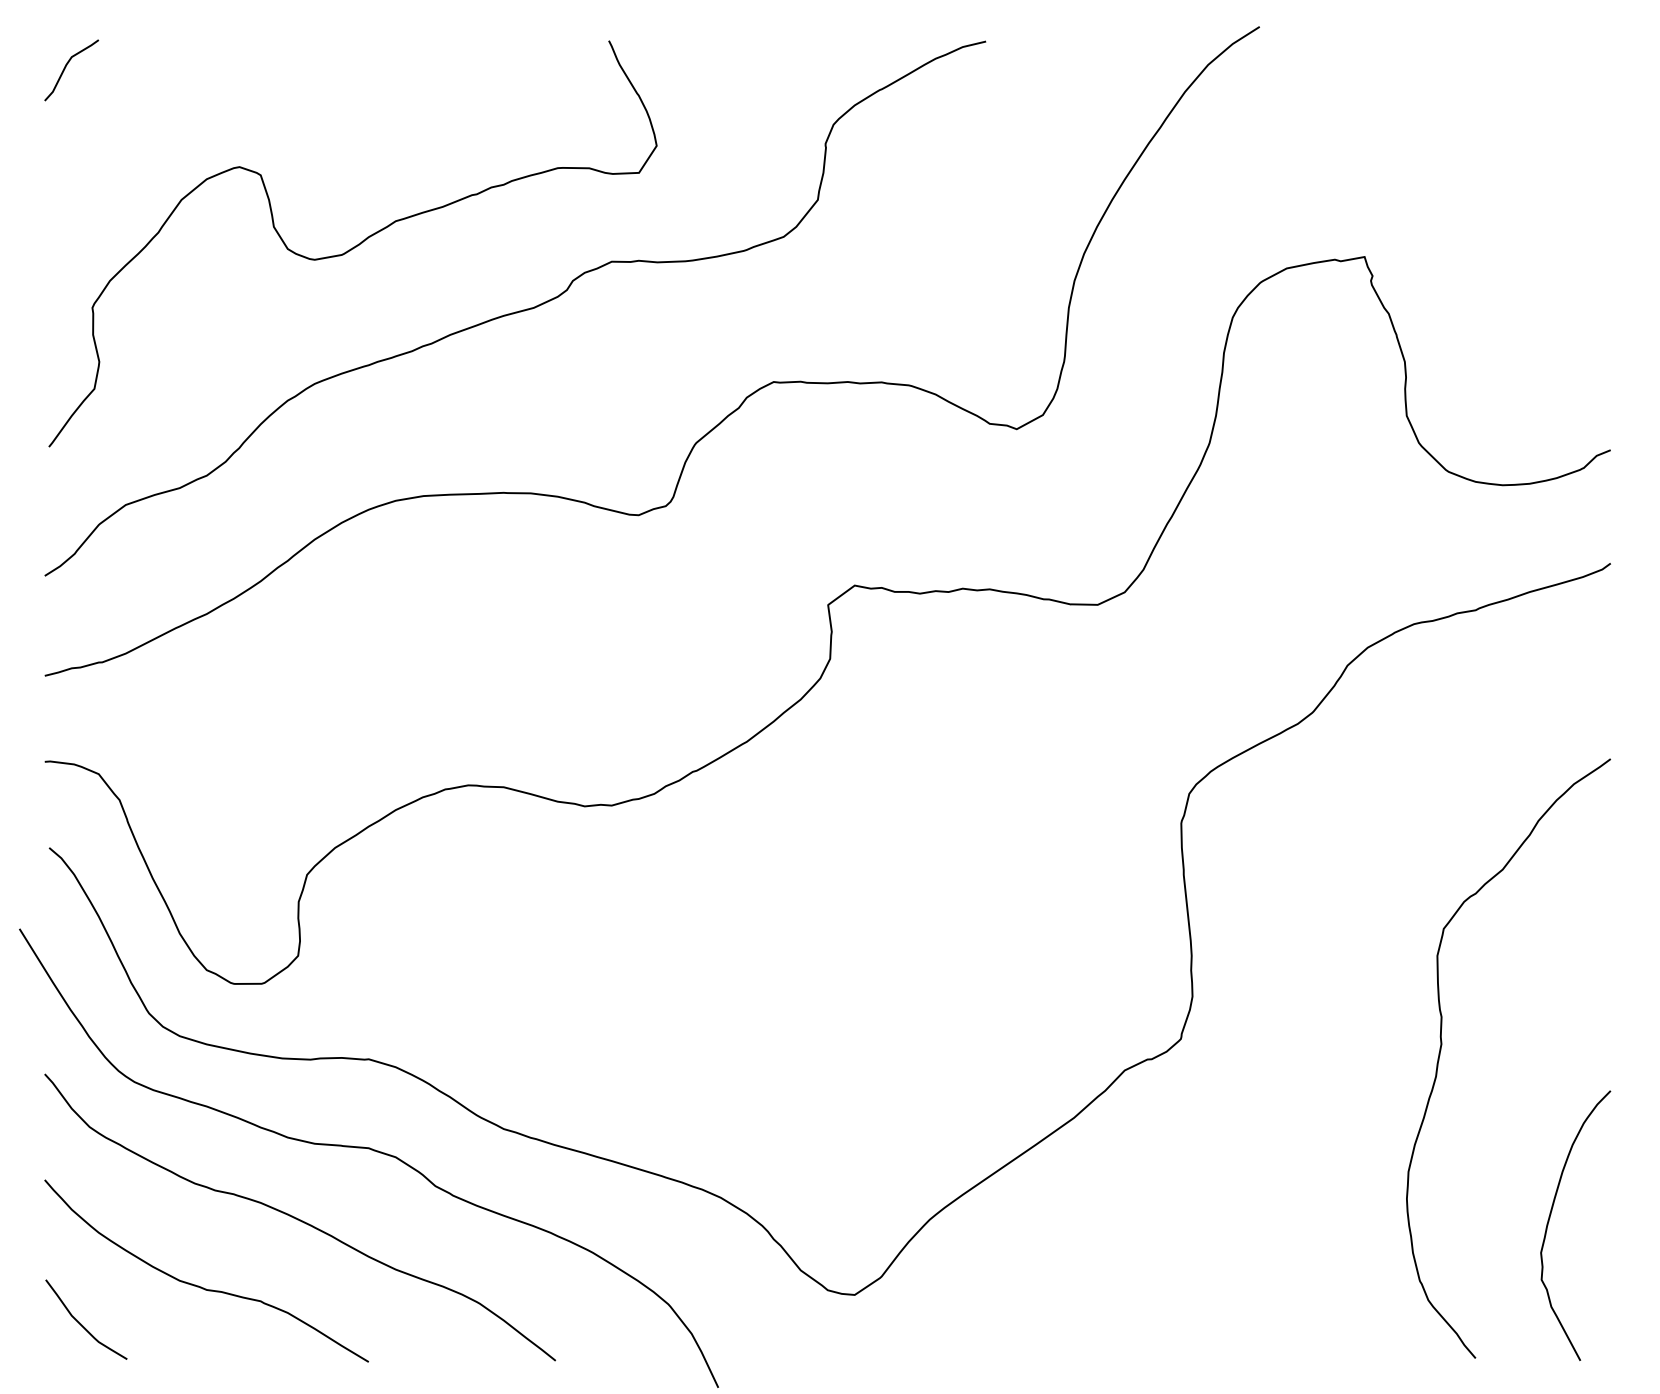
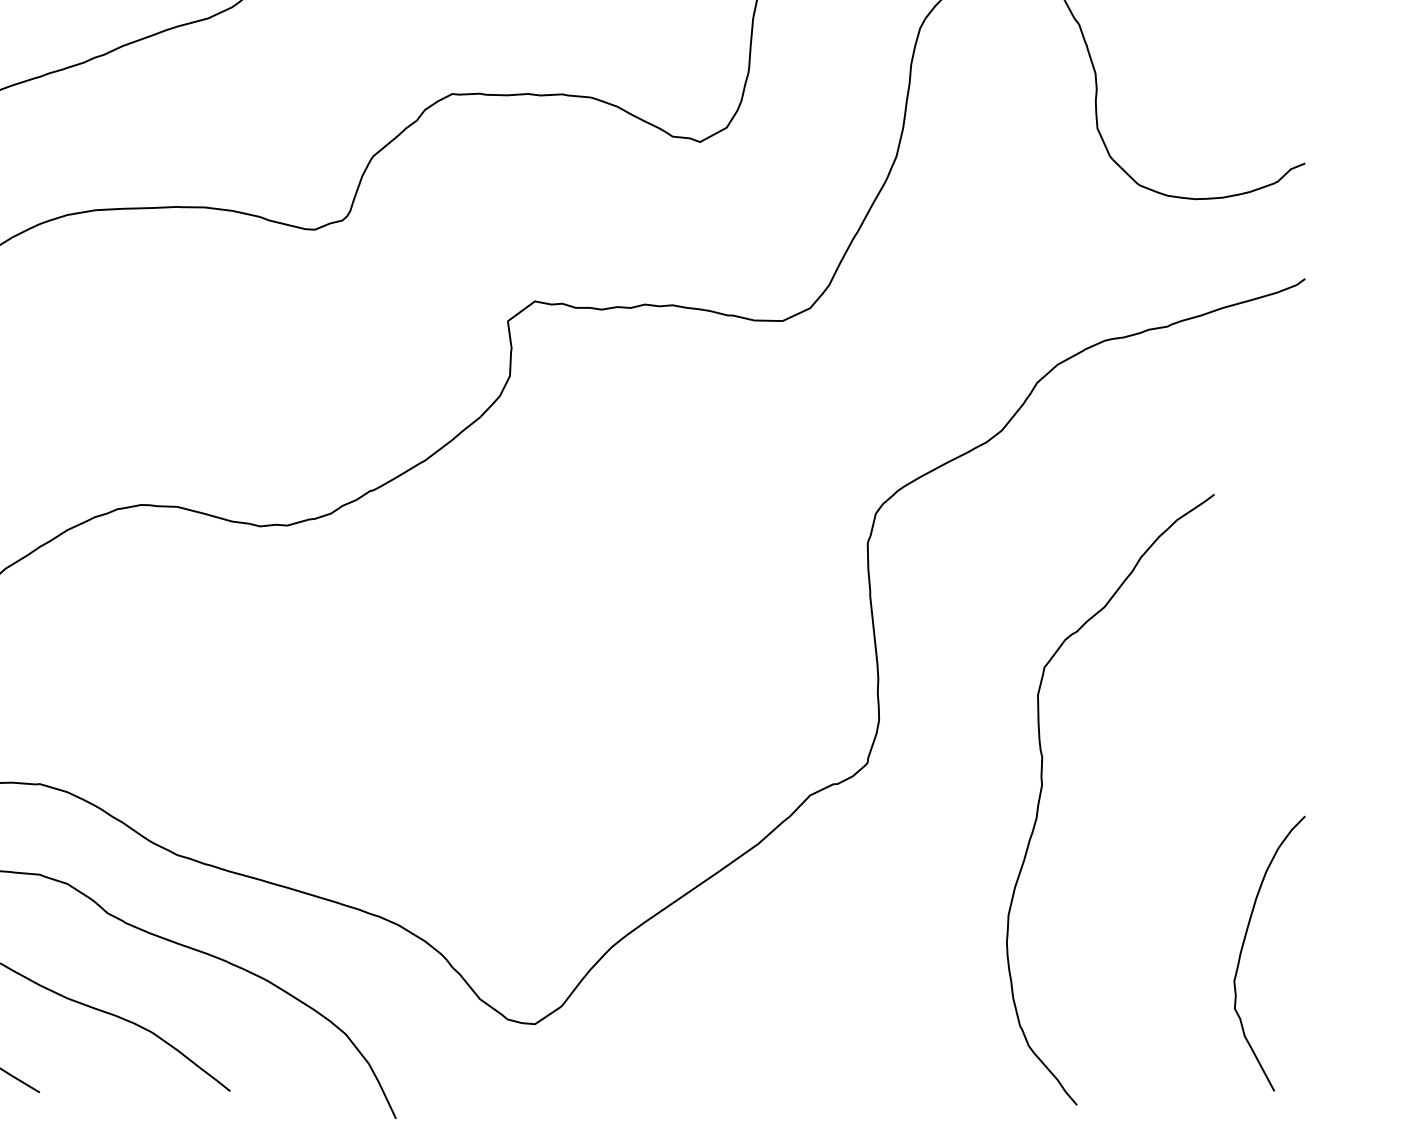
curve: (1442, 1045) -> (1043, 786), moved

